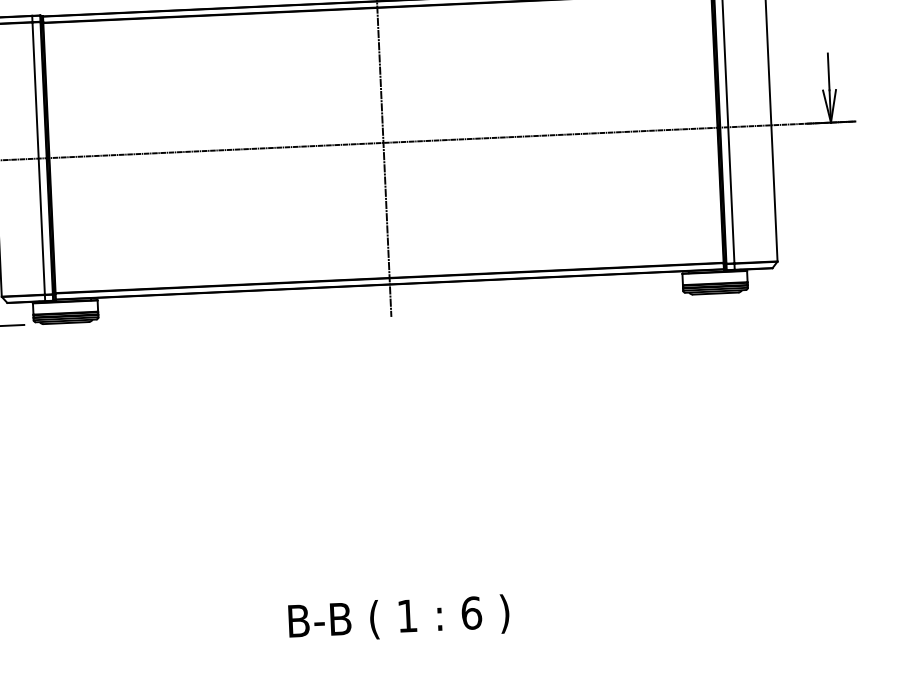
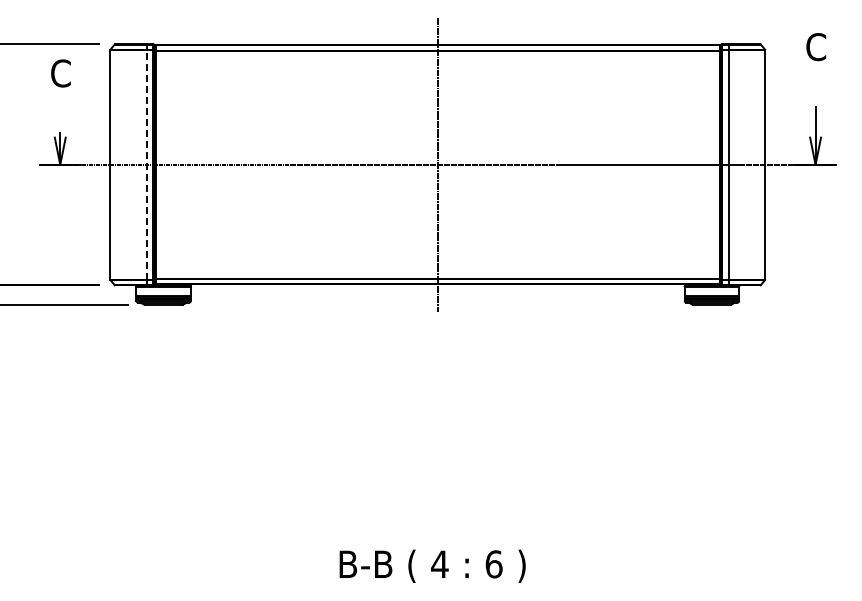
line: (38, 158) -> (146, 164), solid -> dashed
text: (406, 615) -> (439, 563), 1 -> 4

